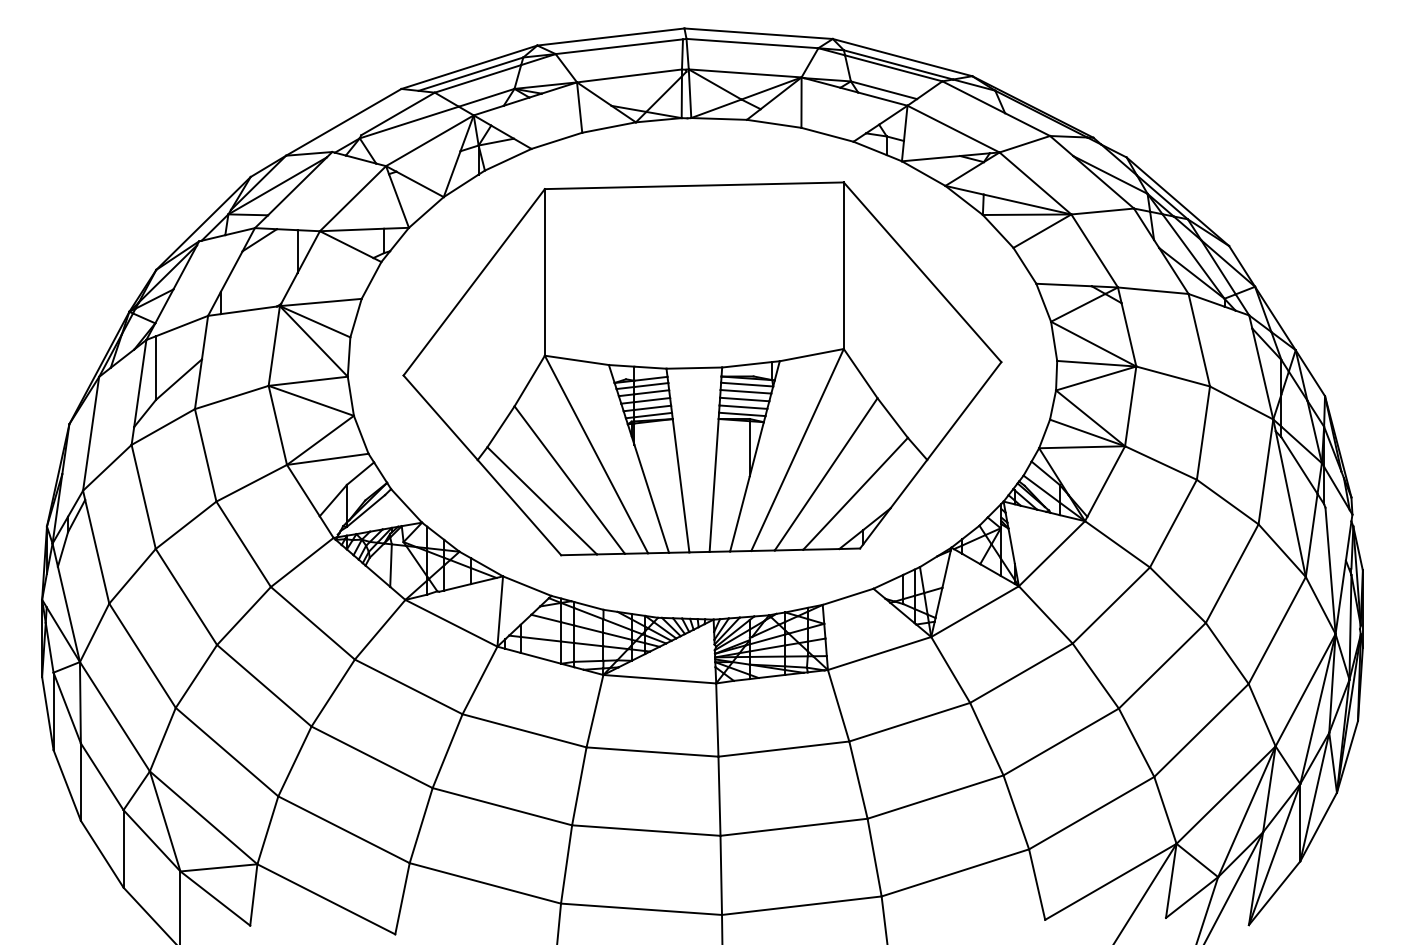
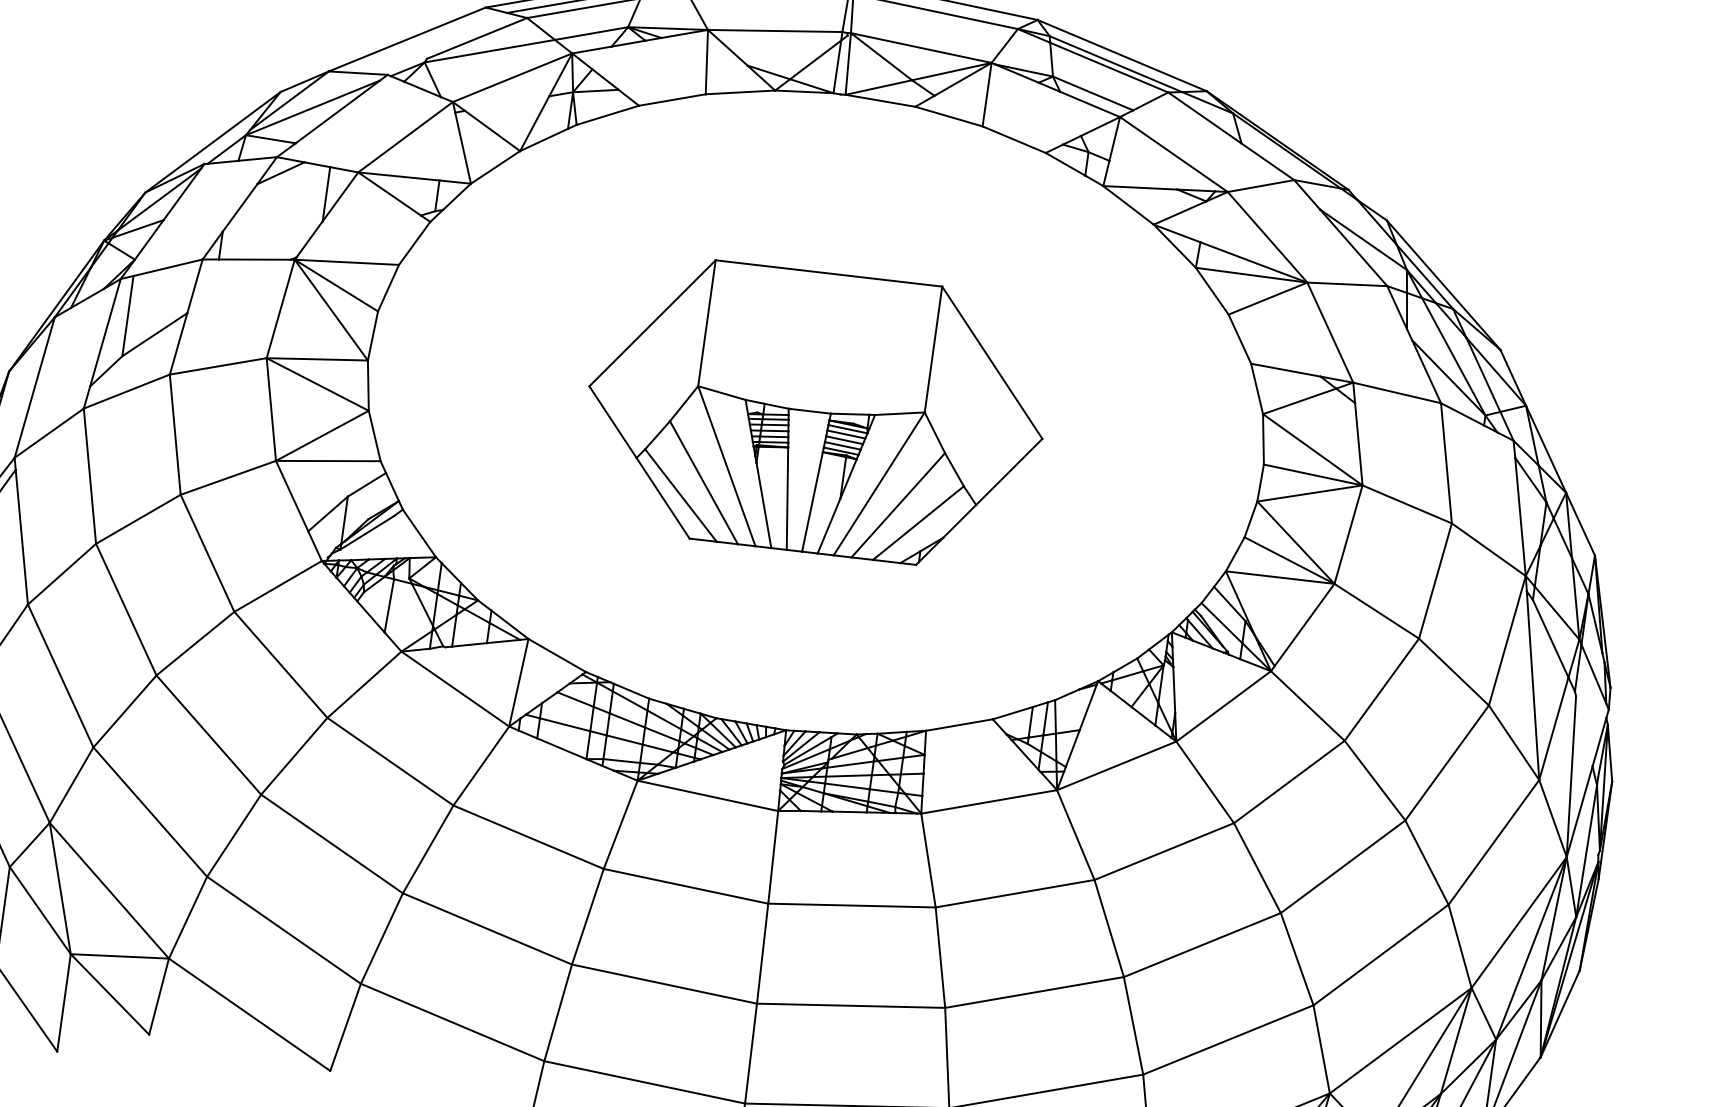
part: (702, 368) -> (815, 412), size x0.6

